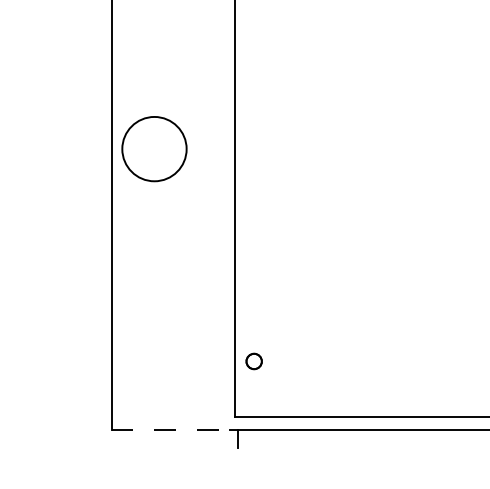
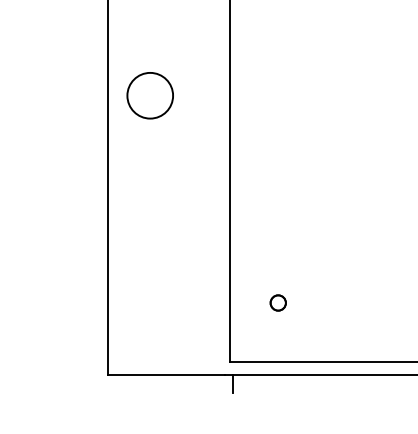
circle: (154, 149) -> (150, 96), size x0.71
part: (253, 361) -> (277, 303), moved
line: (171, 429) -> (167, 374), dashed -> solid

